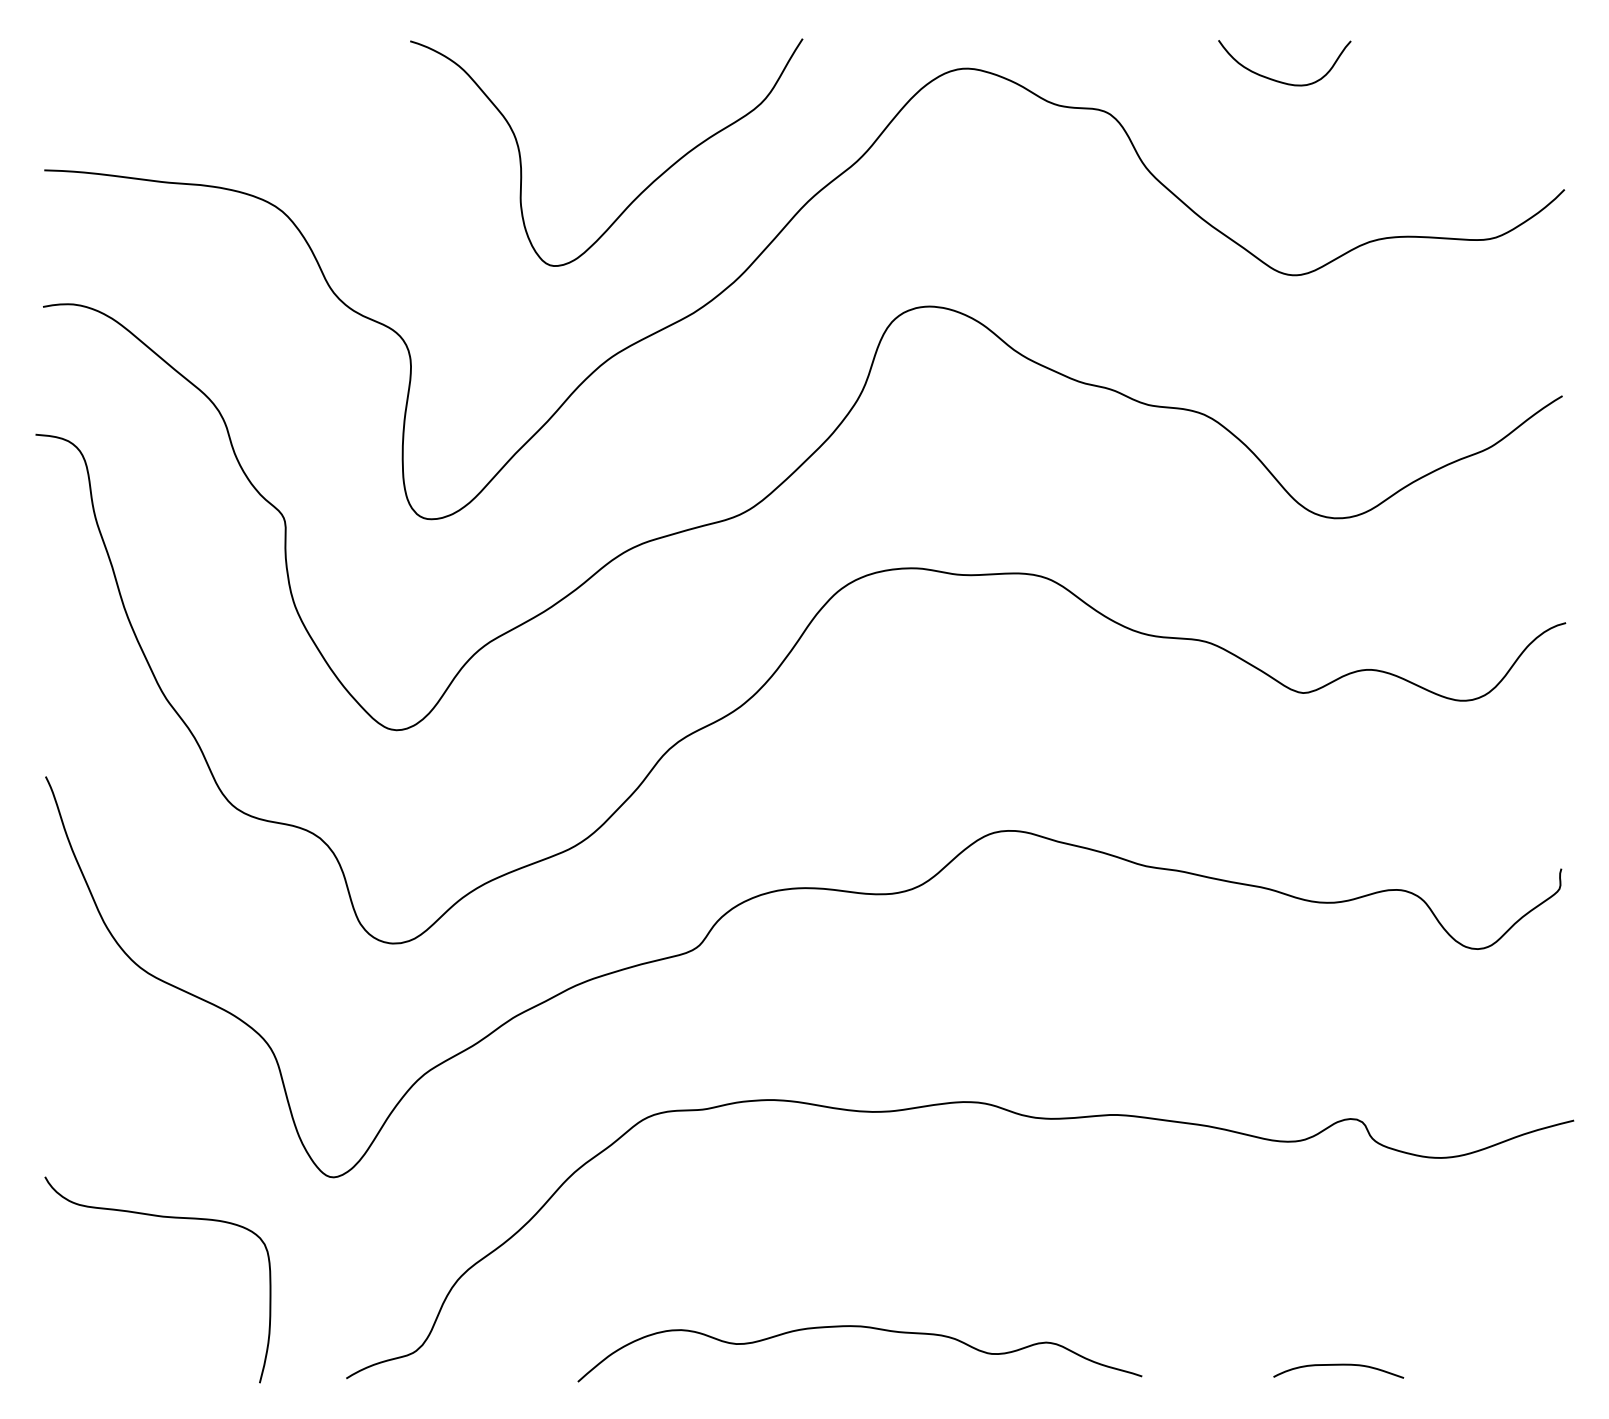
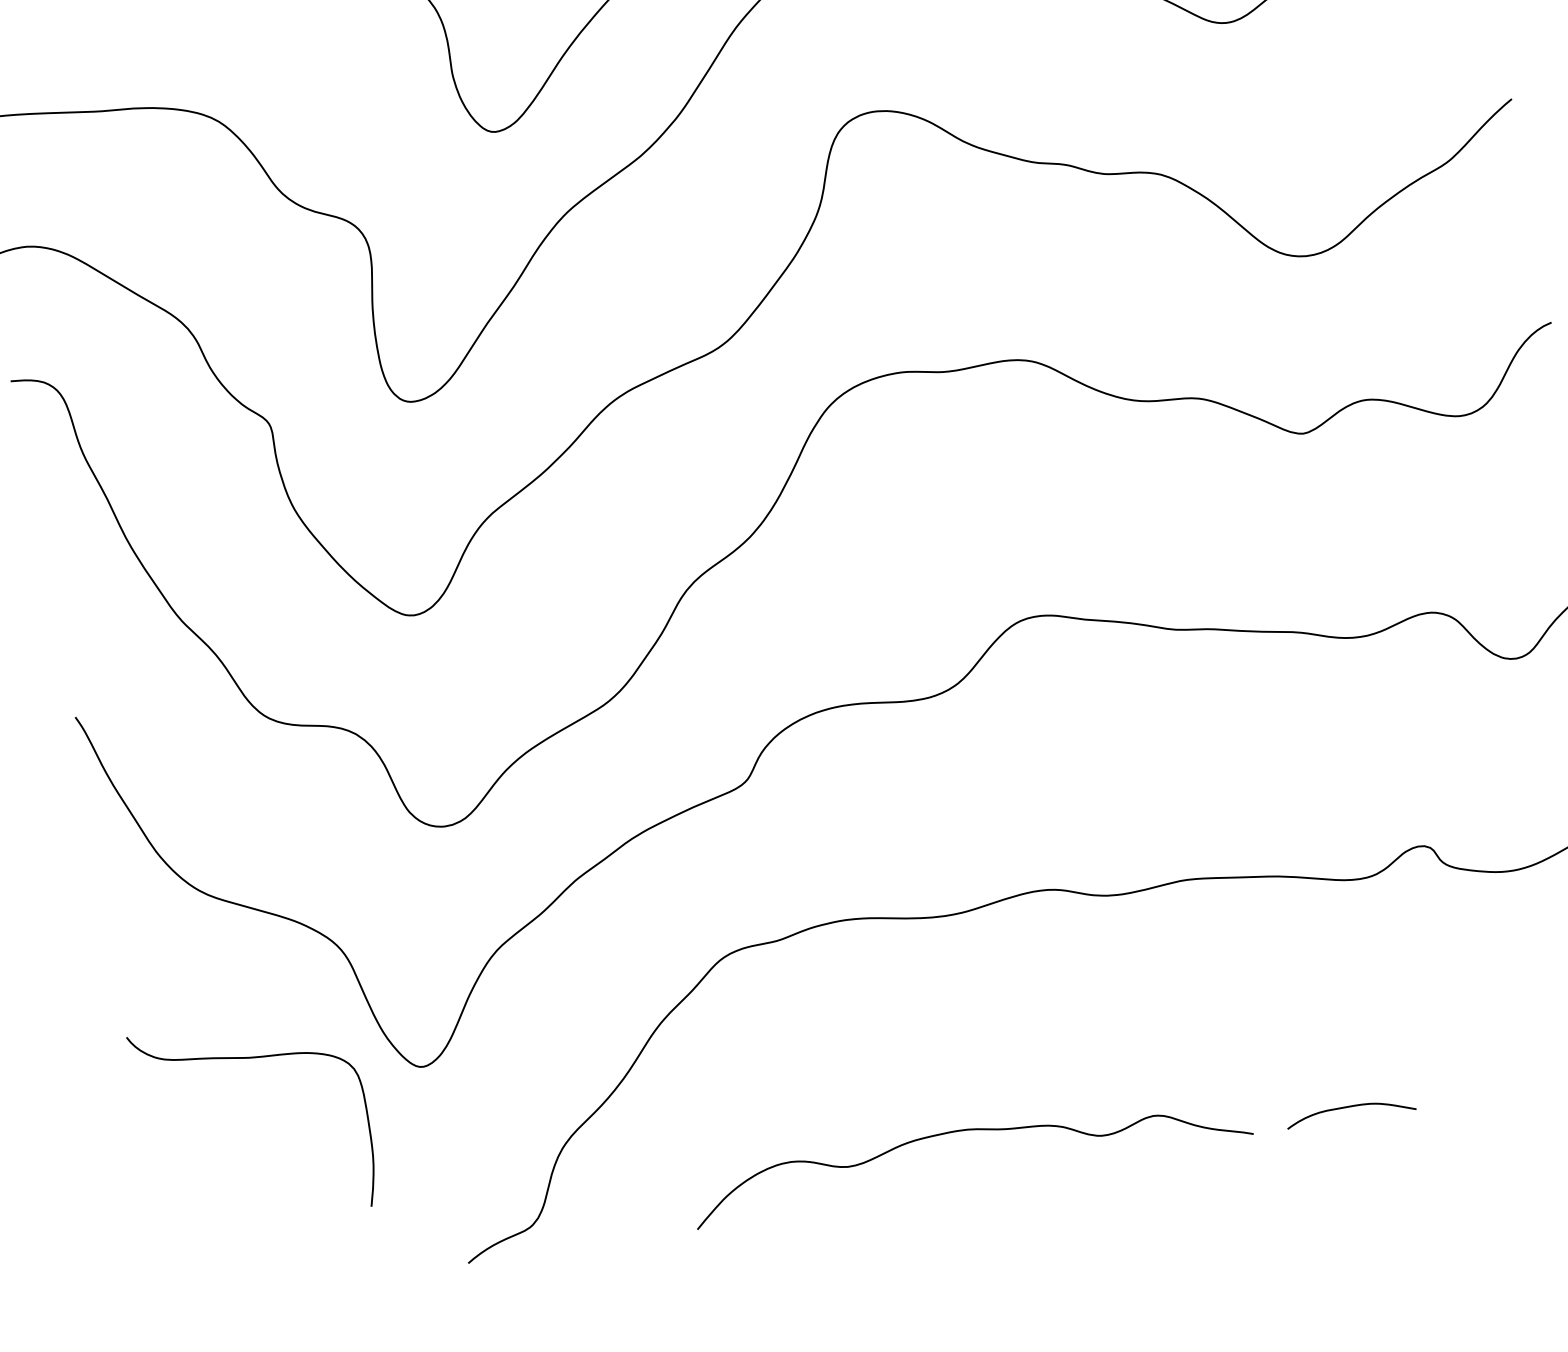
curve: (159, 1217) -> (246, 1059), moved
curve: (1338, 1365) -> (1349, 1107), moved

